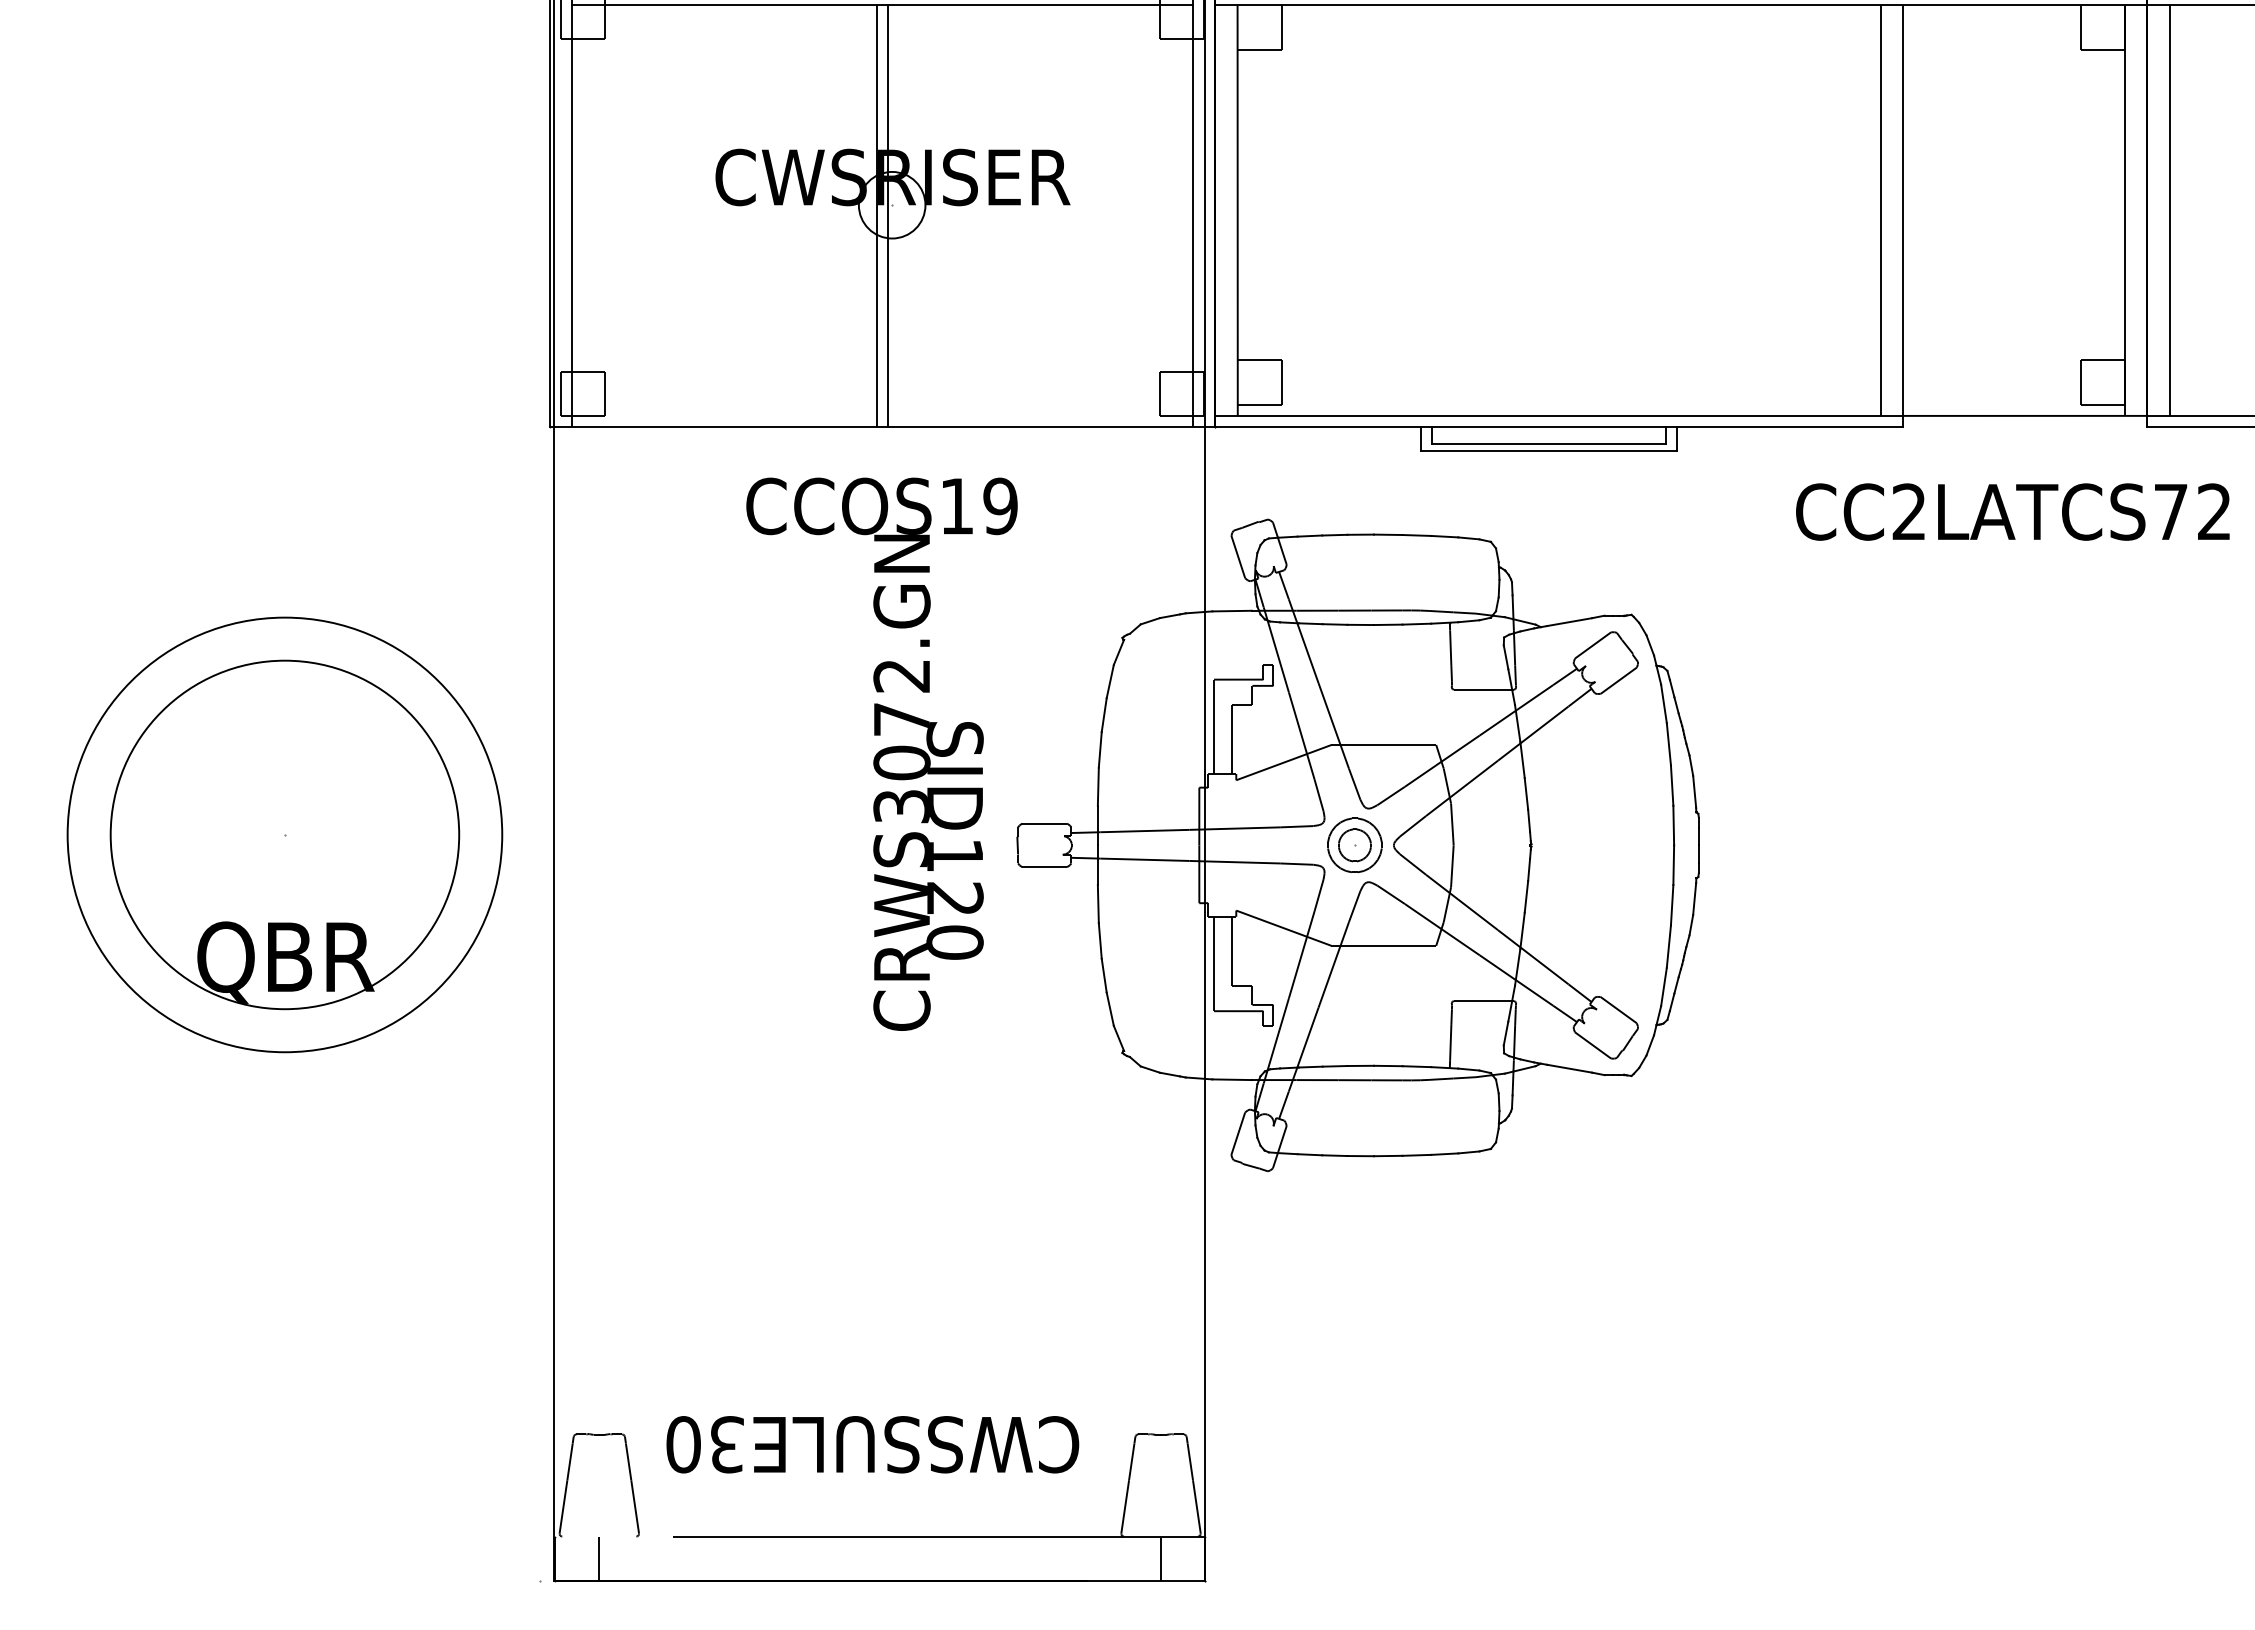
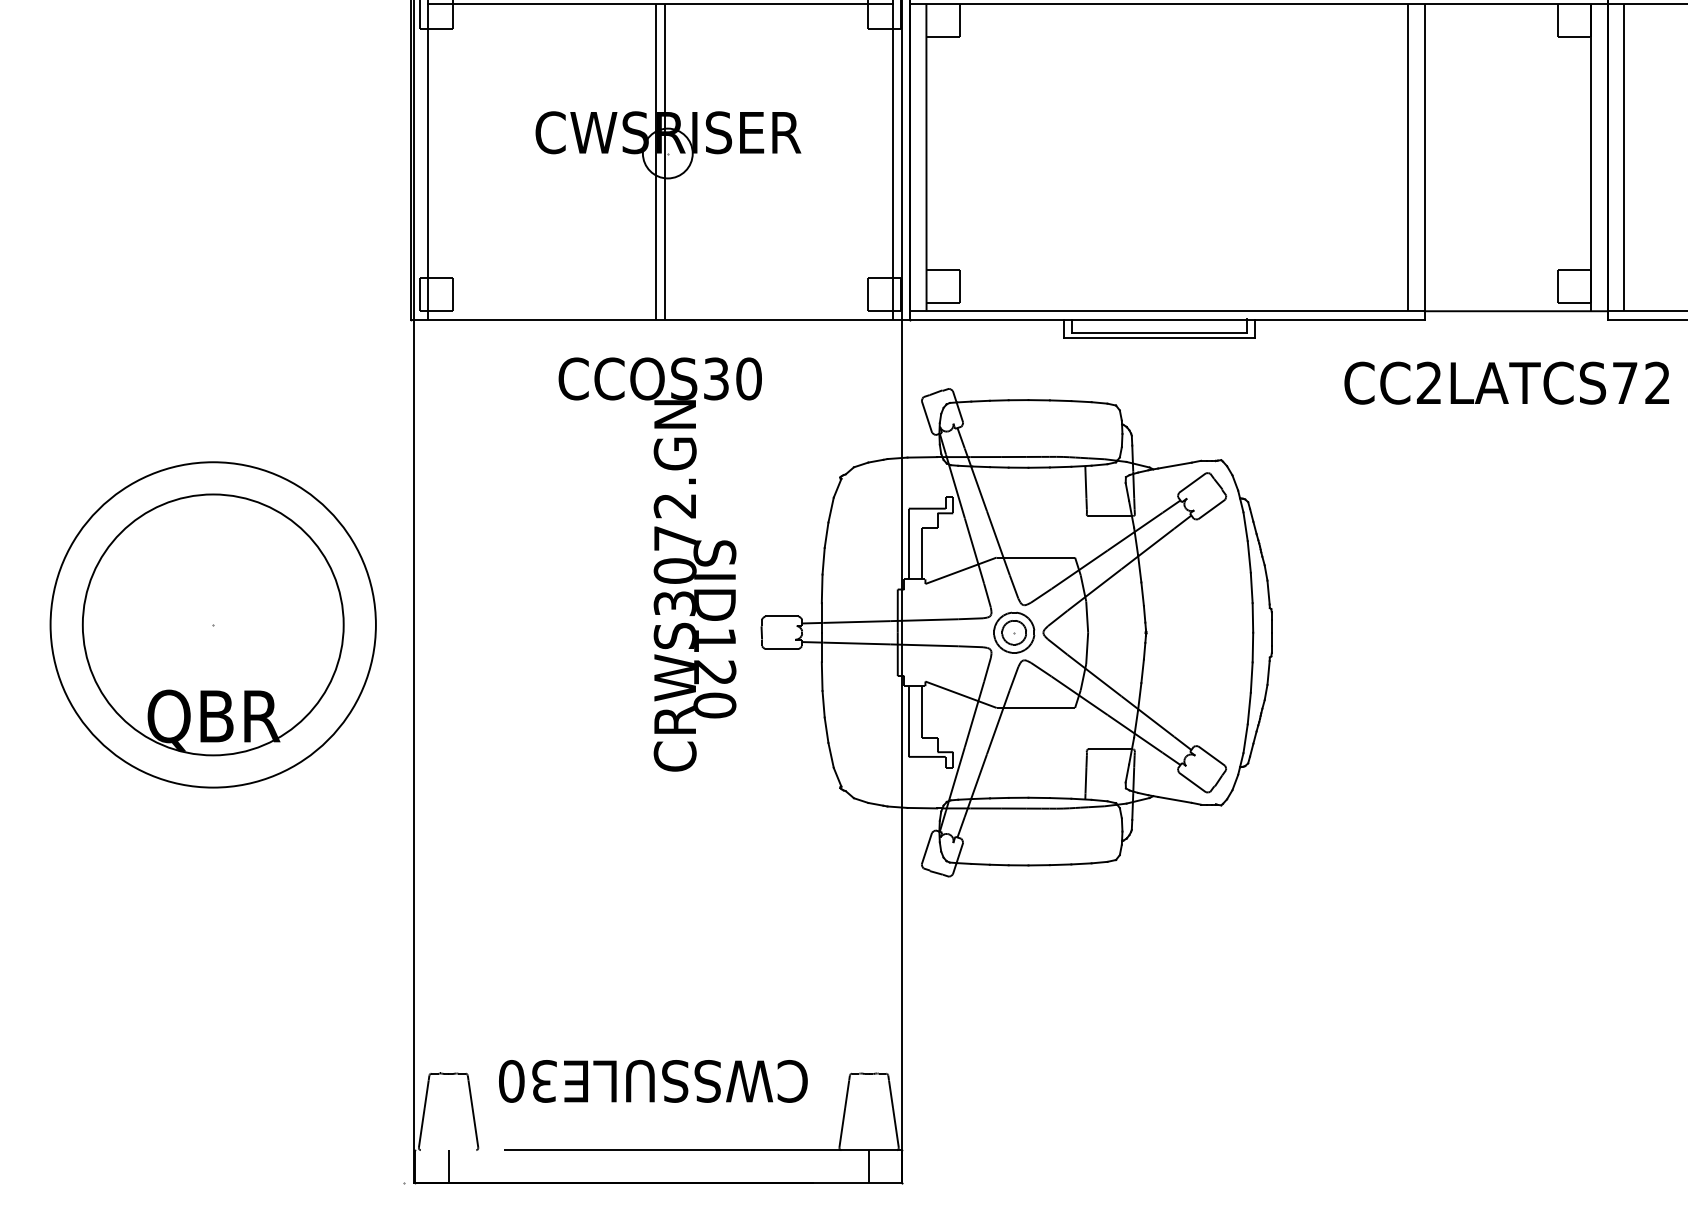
text: (978, 506) -> (732, 379), CCOS19 -> CCOS30

